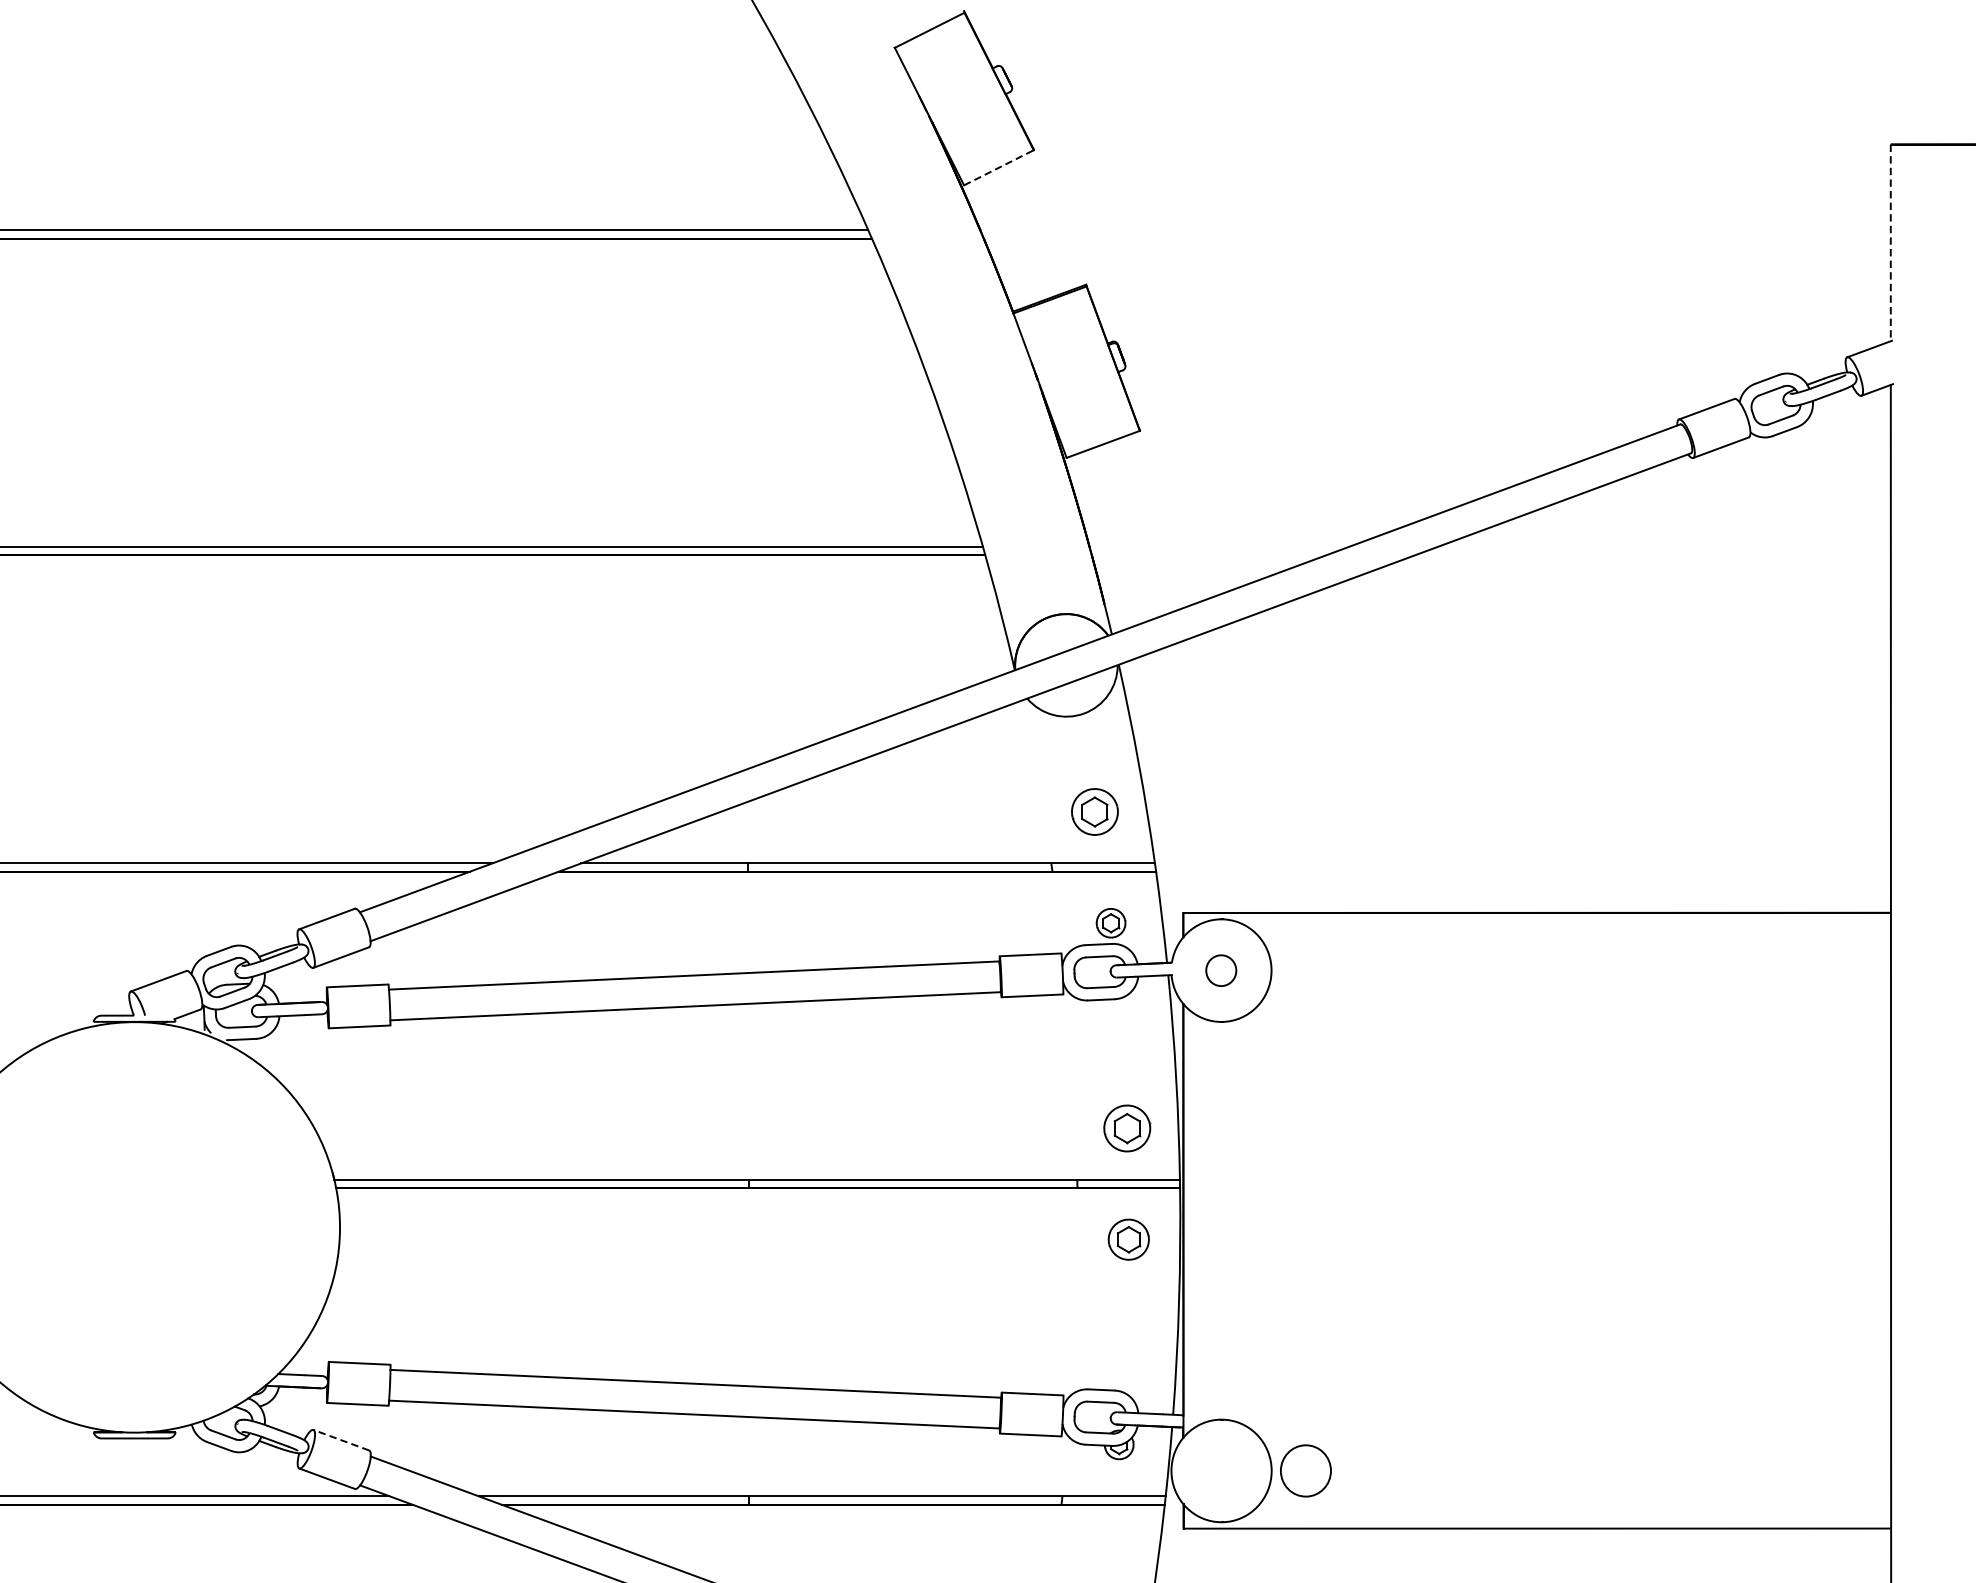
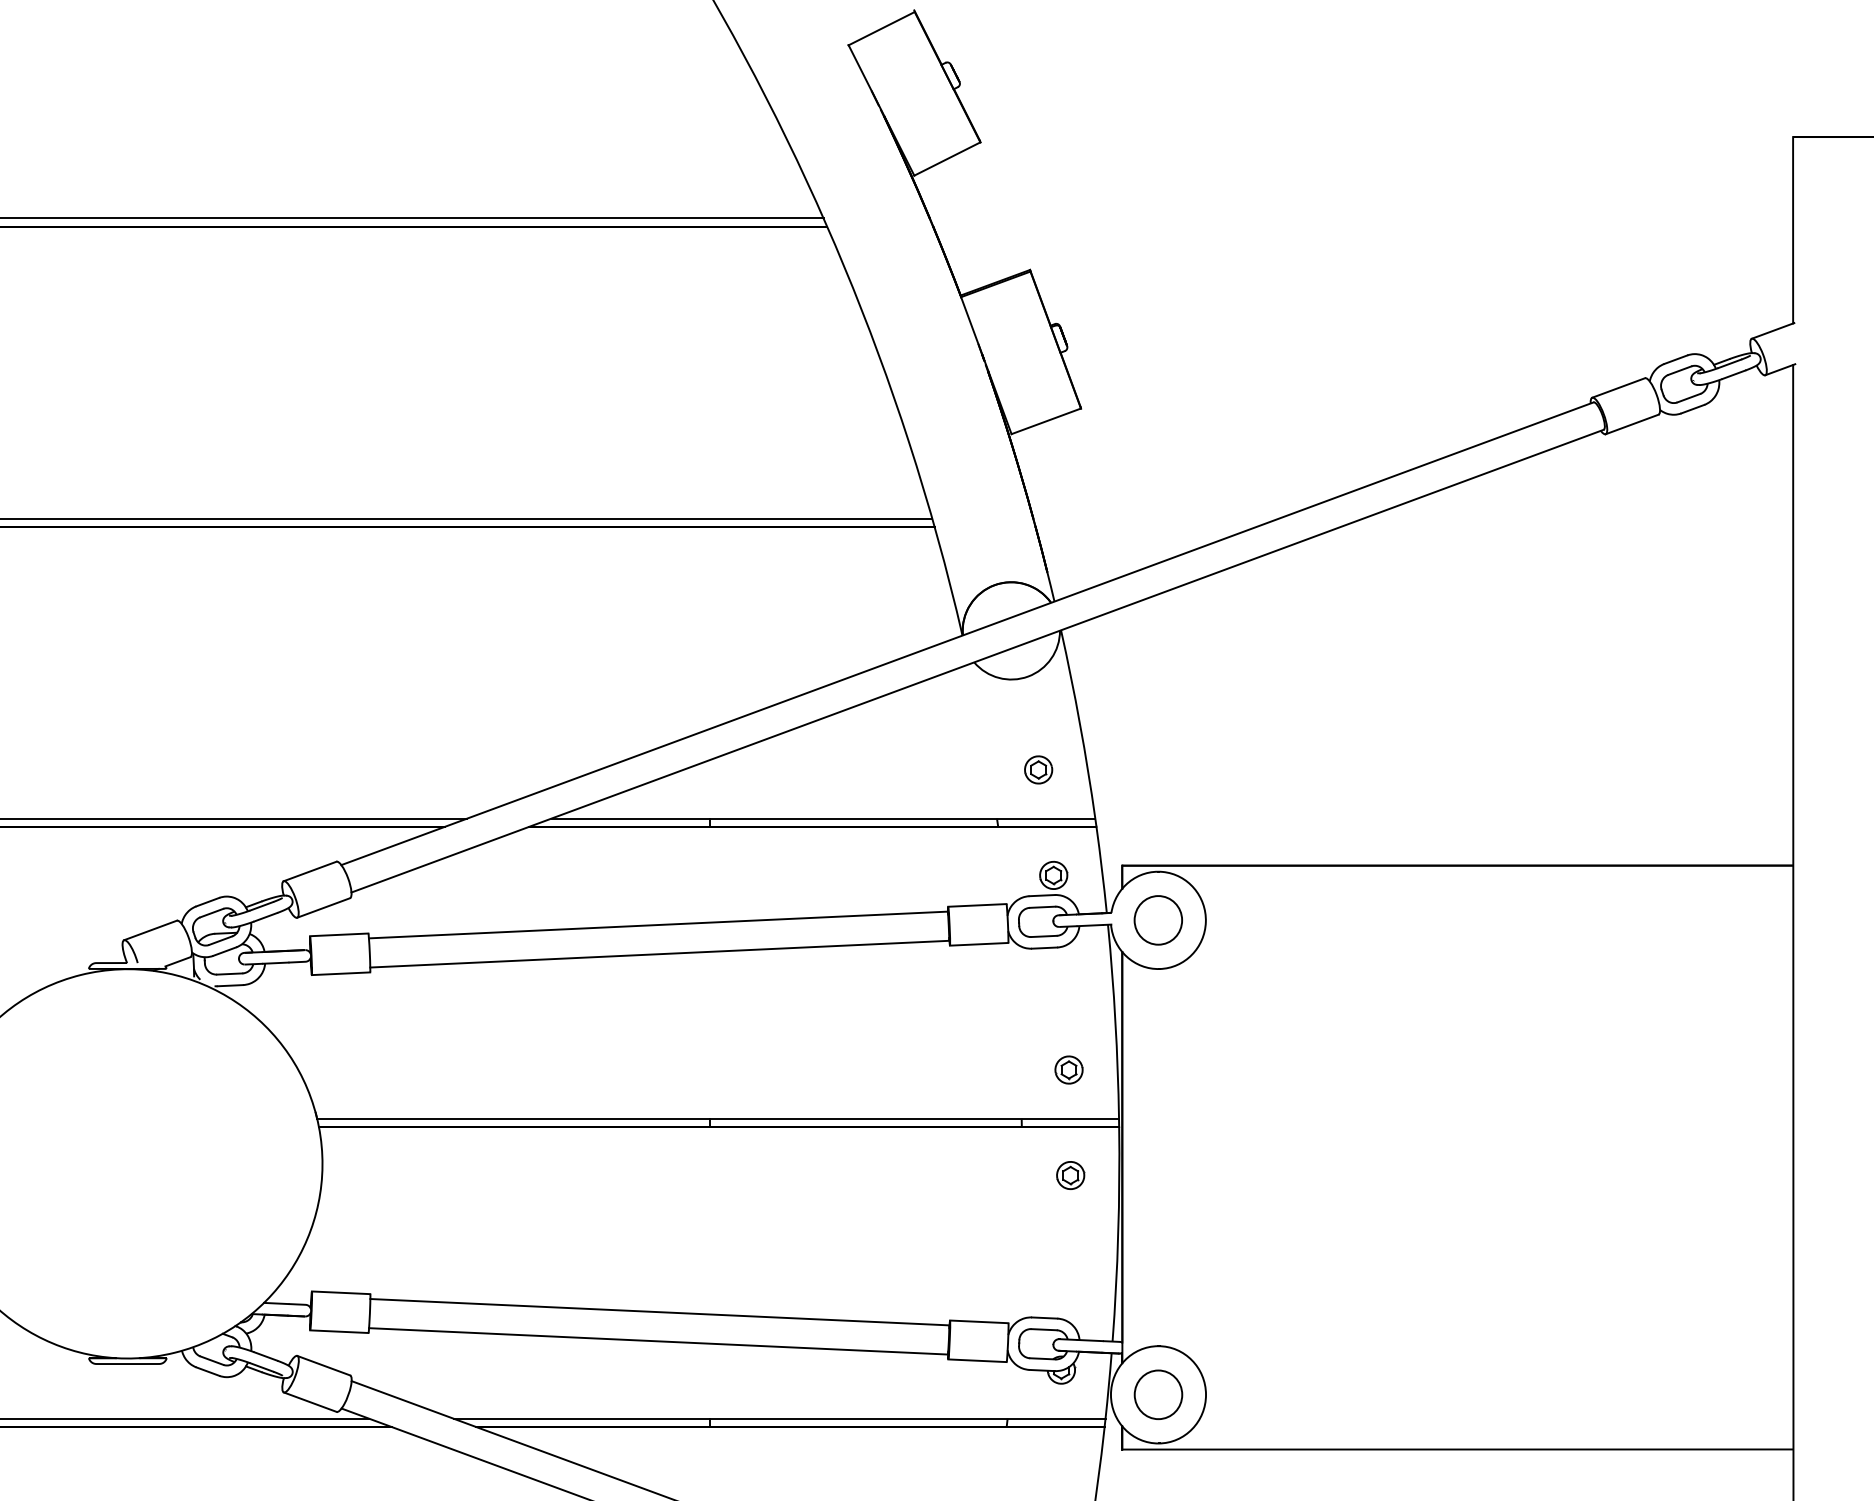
line: (999, 168) -> (947, 159), dashed -> solid
line: (1891, 243) -> (1793, 230), dashed -> solid
part: (1095, 811) -> (1038, 769), size x0.62
part: (1220, 970) -> (1157, 920), size x1.67
part: (1126, 1127) -> (1068, 1069), size x0.62
part: (1128, 1239) -> (1070, 1175), size x0.71
line: (341, 1440) -> (323, 1365), dashed -> solid
part: (1305, 1470) -> (1158, 1394), moved

